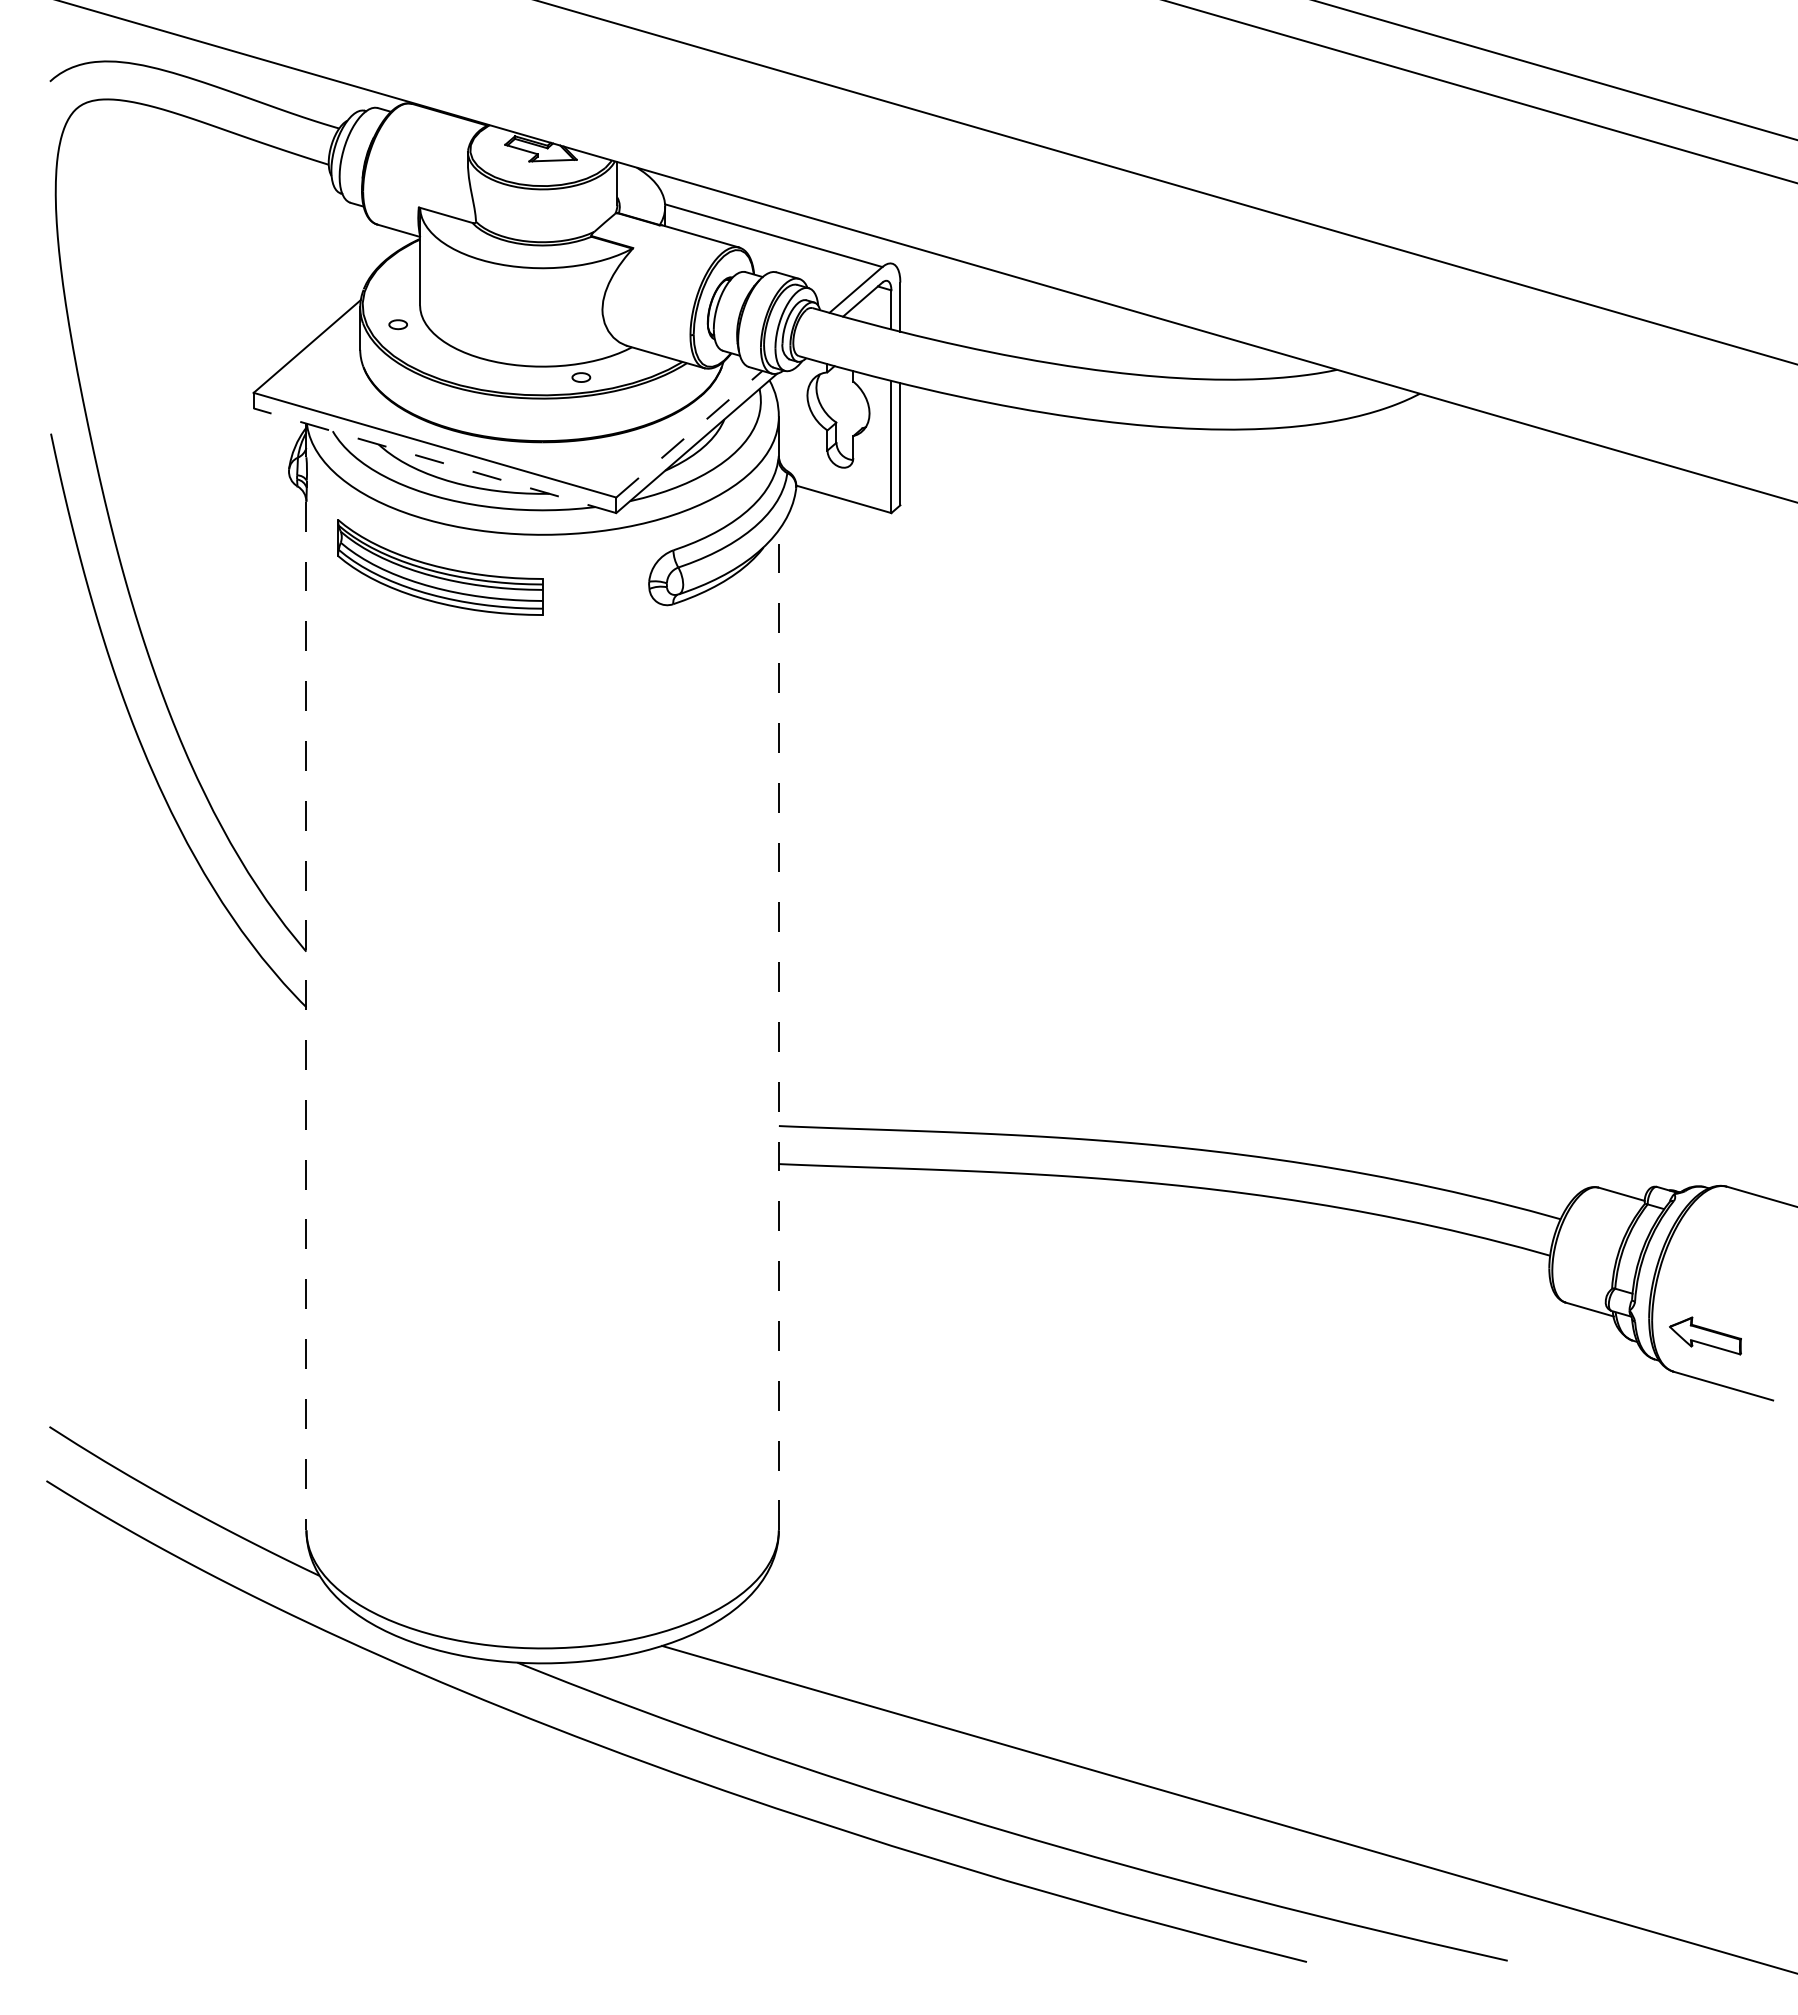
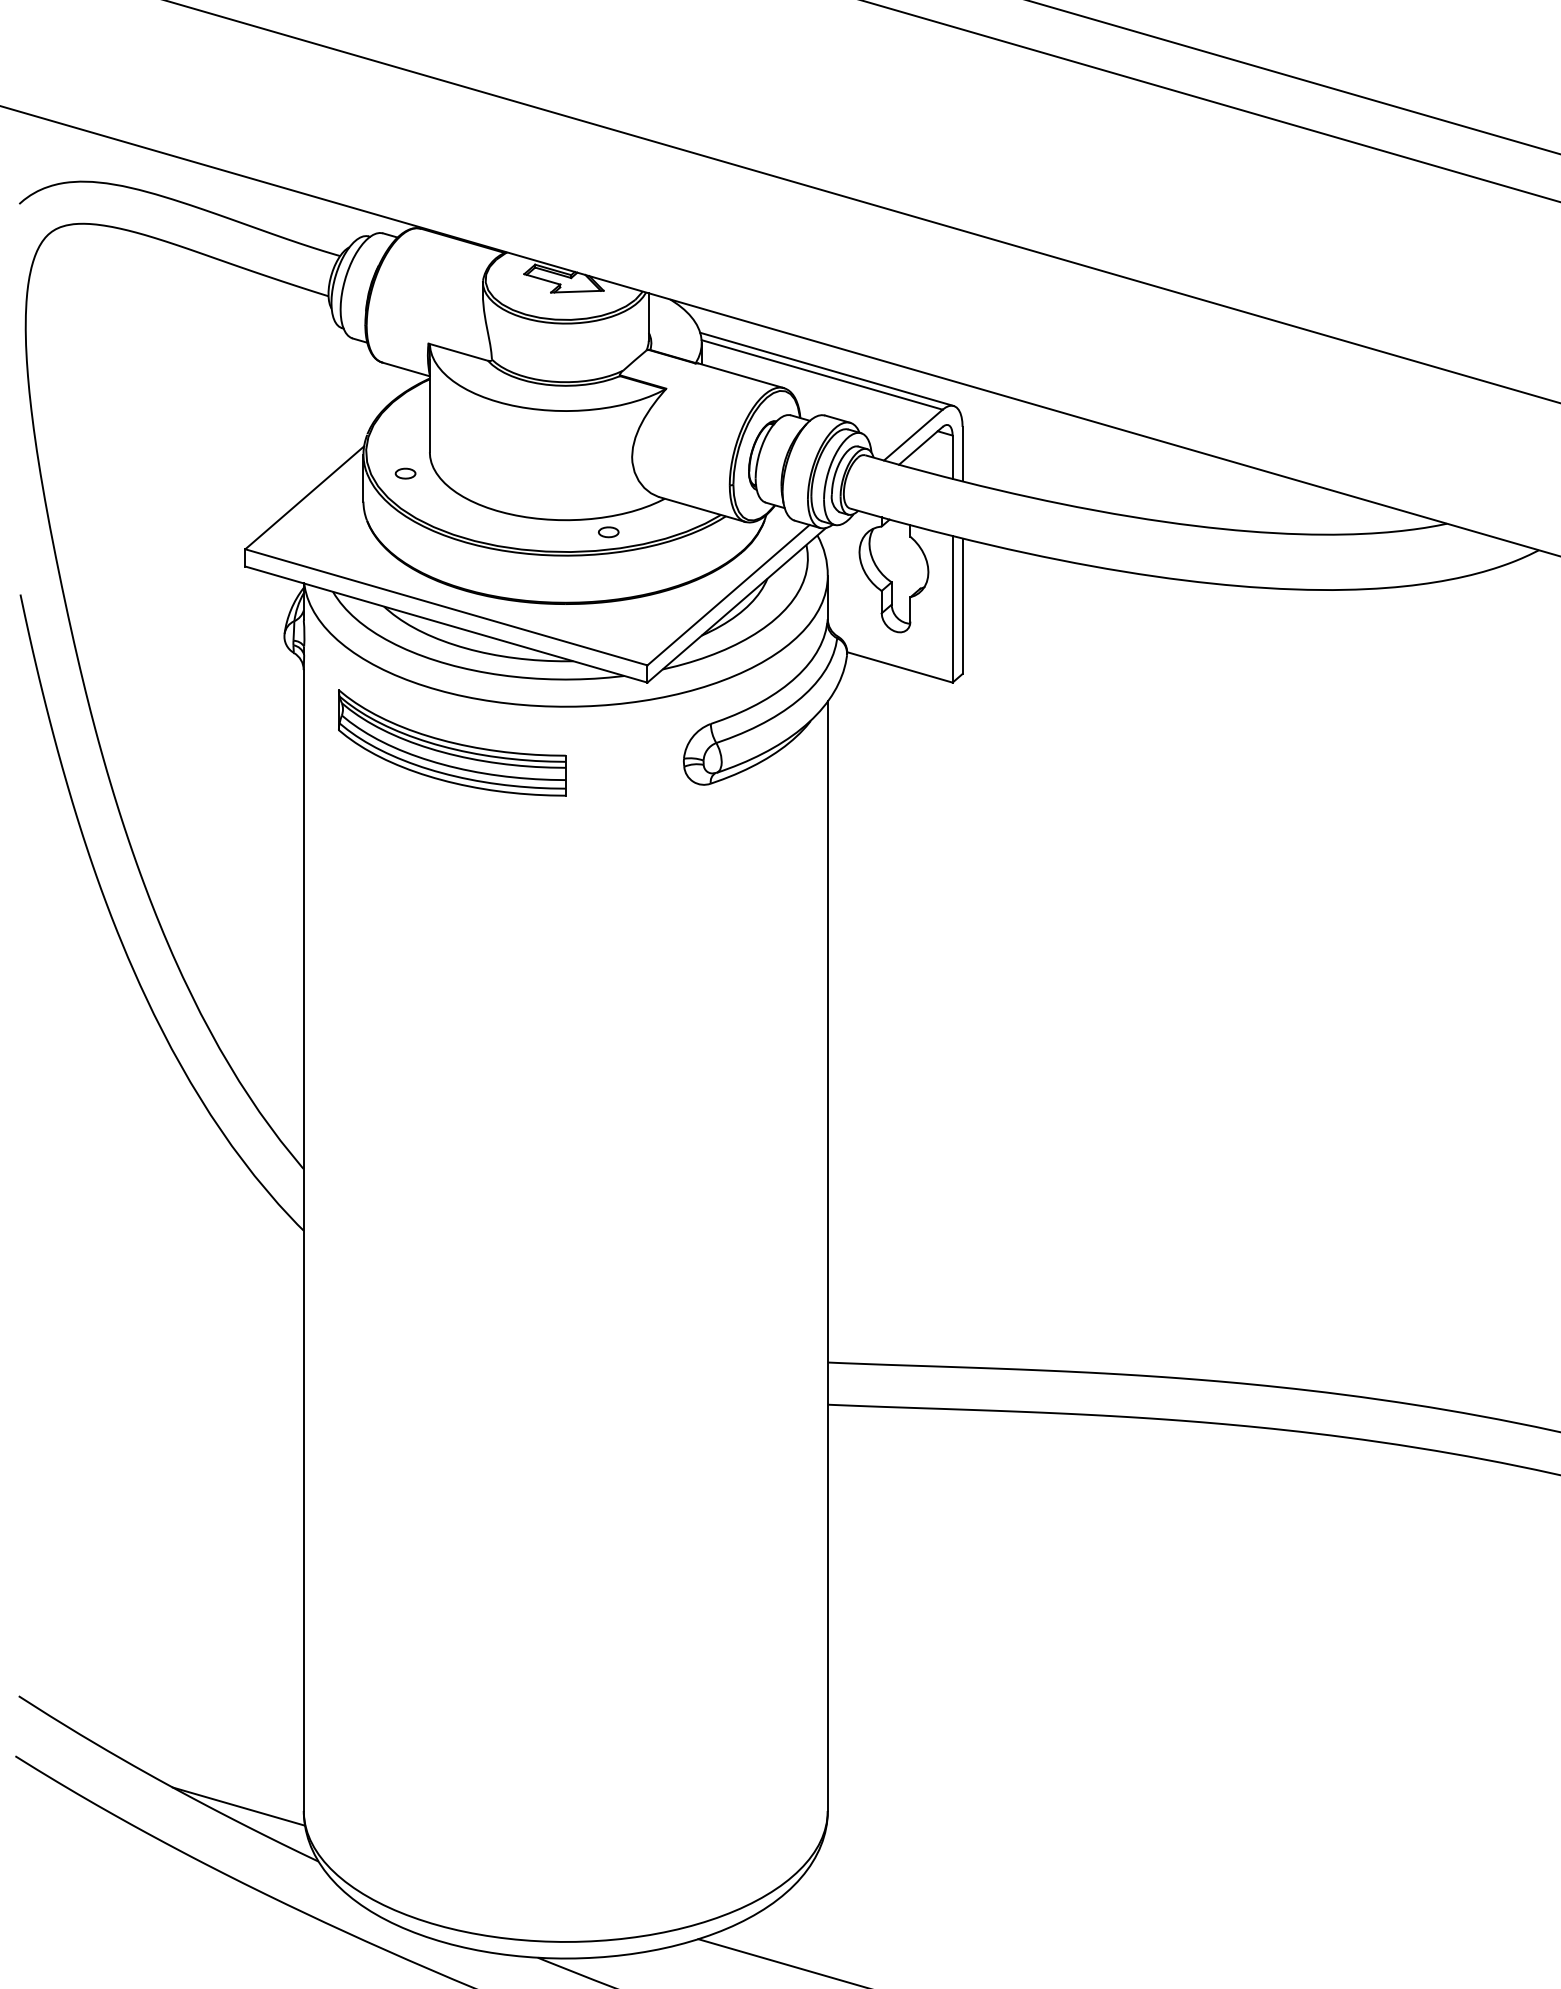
line: (777, 230) -> (826, 369), added
line: (689, 434) -> (728, 595), dashed -> solid
line: (435, 460) -> (446, 624), dashed -> solid
line: (306, 1016) -> (303, 1241), dashed -> solid
line: (778, 1029) -> (827, 1255), dashed -> solid
line: (247, 1526) -> (238, 1806), added

